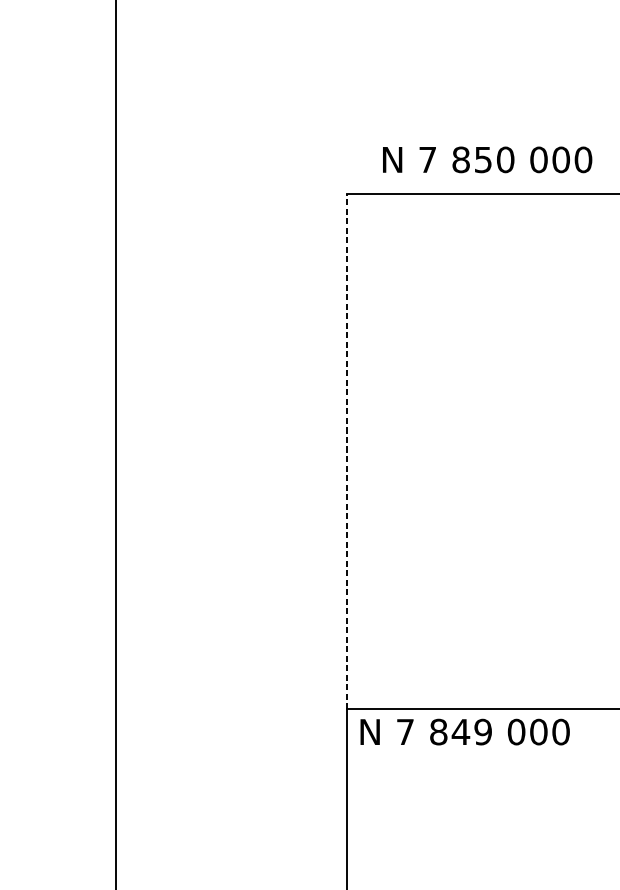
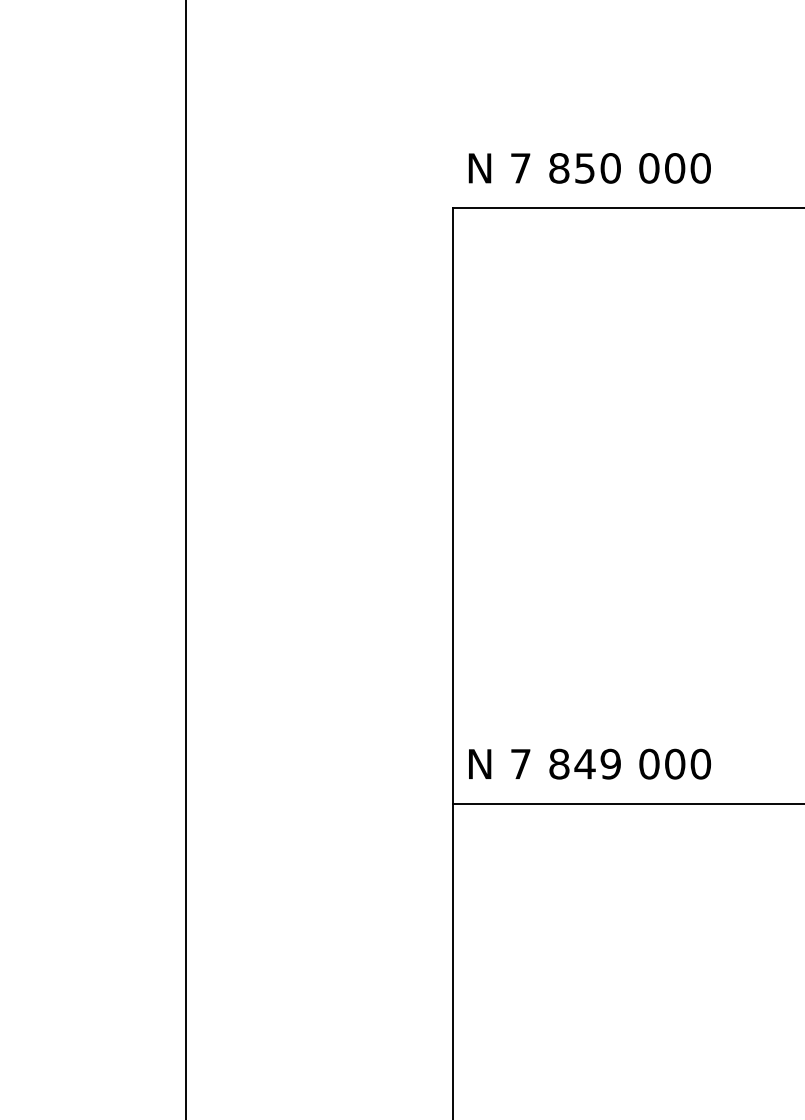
text: (487, 160) -> (589, 168), moved
line: (346, 451) -> (452, 505), dashed -> solid
text: (465, 731) -> (590, 763), moved

